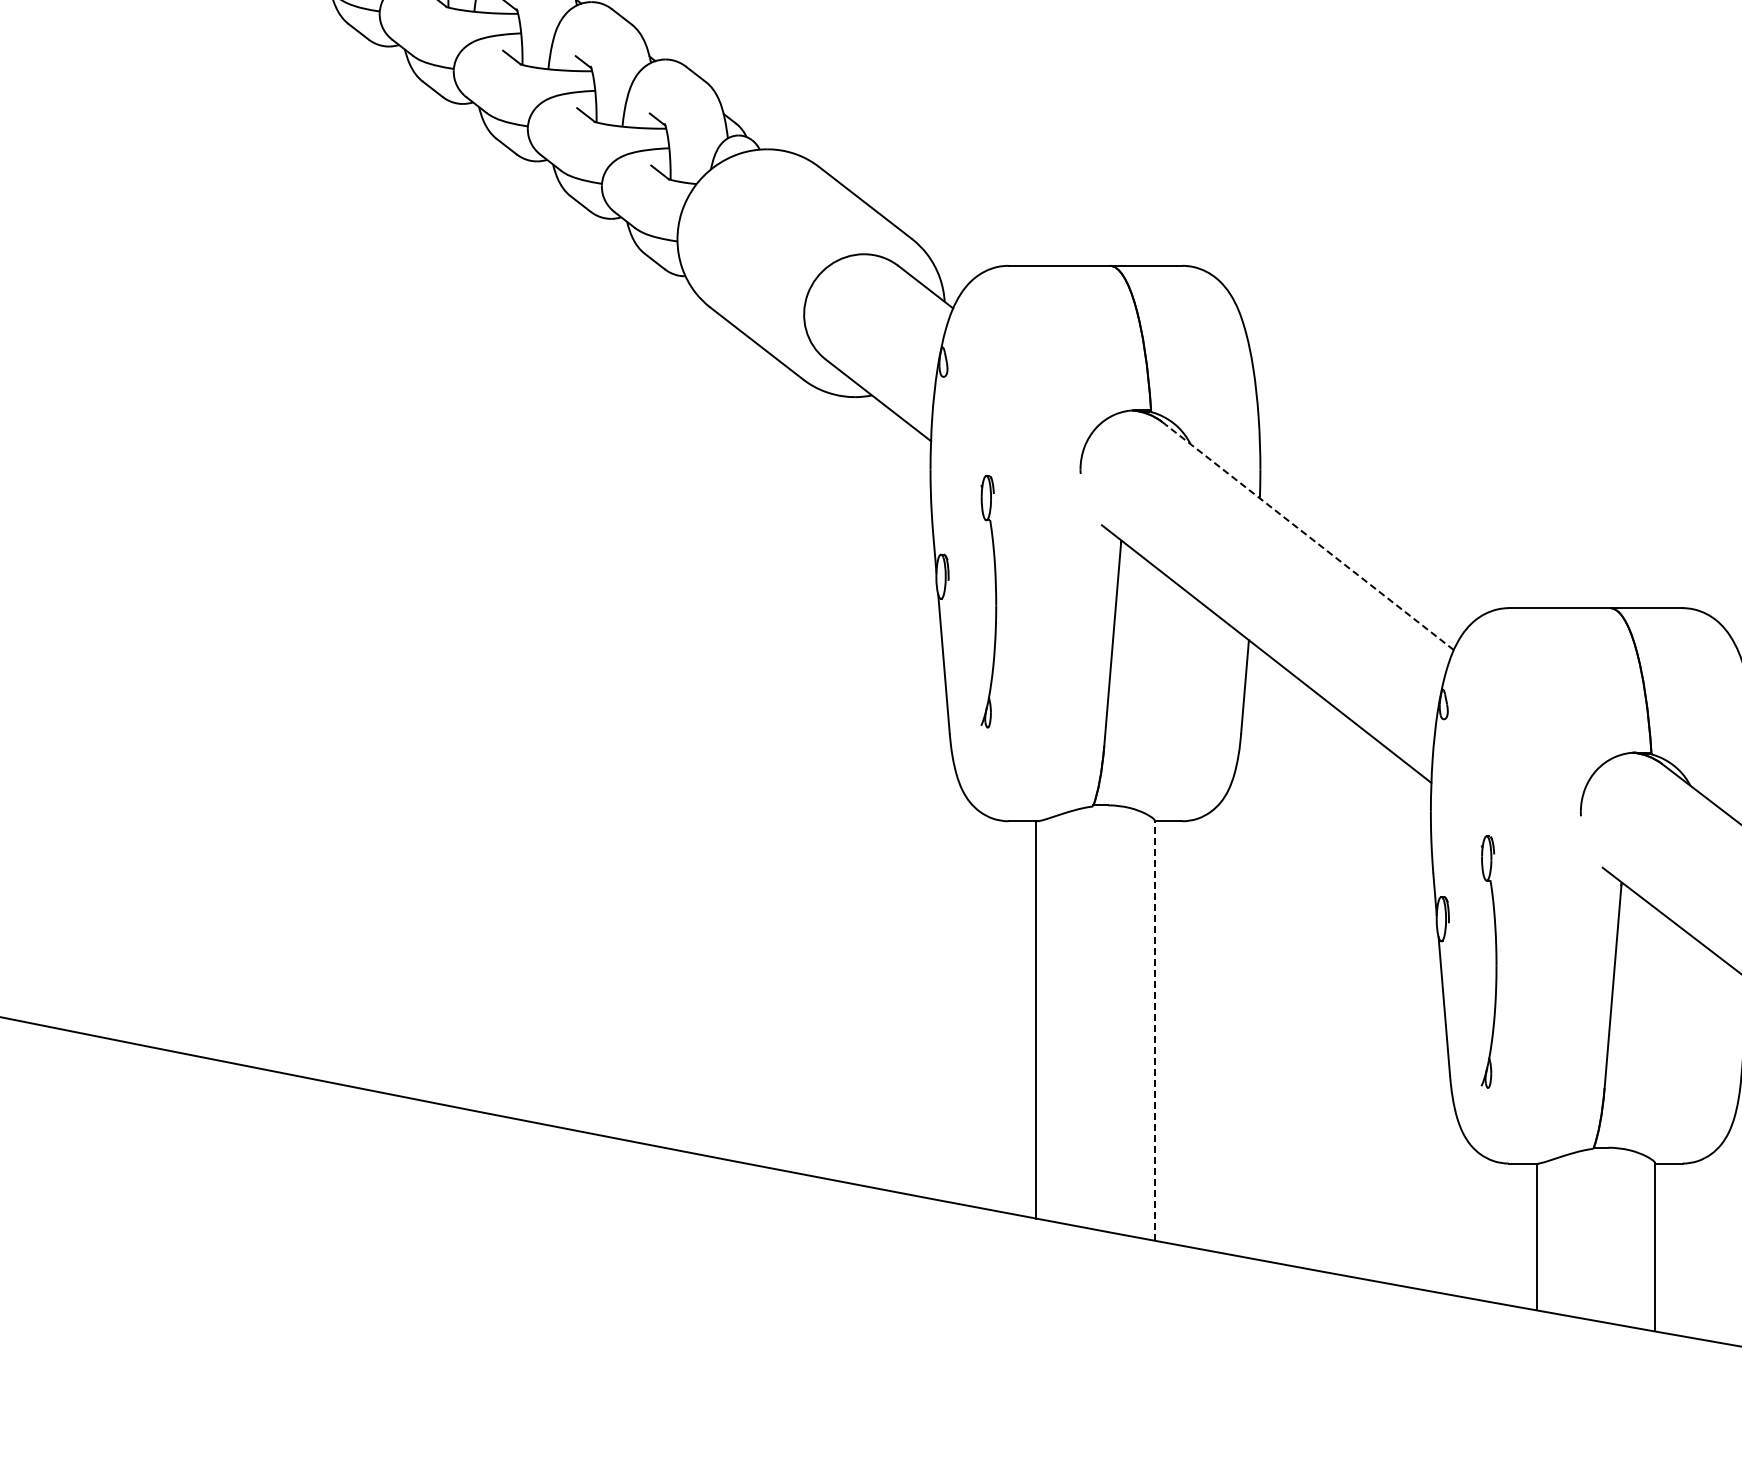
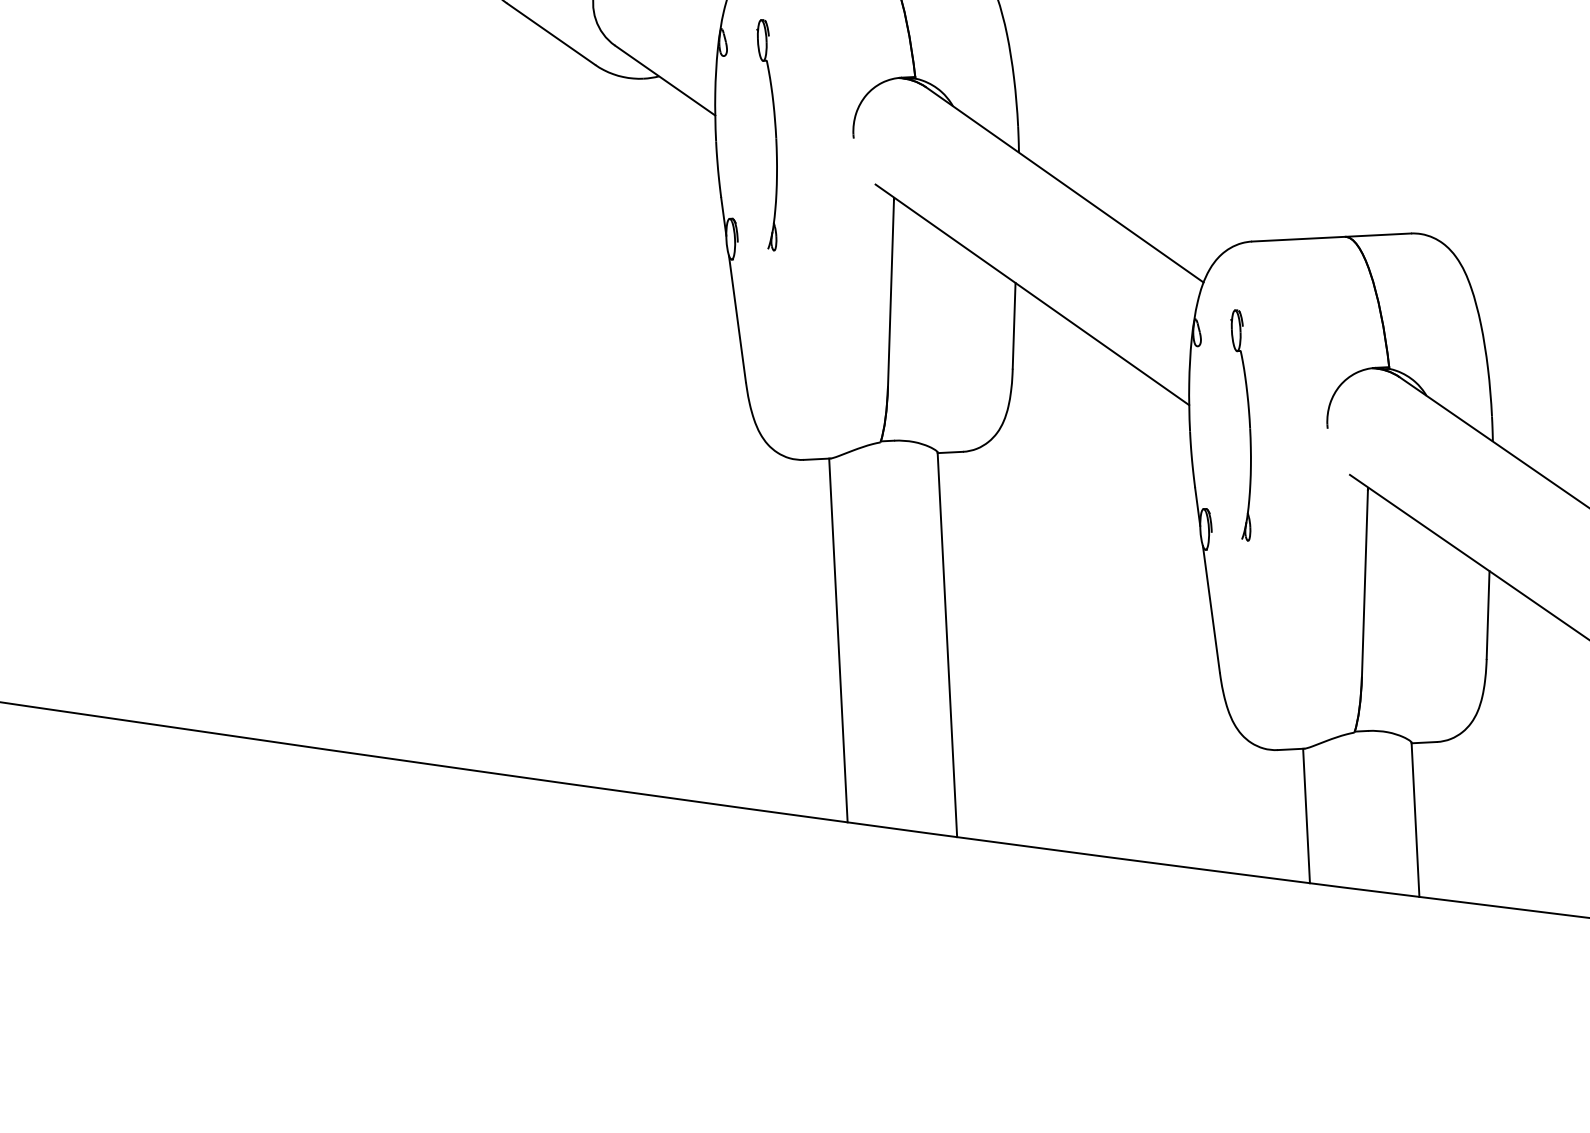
line: (1308, 536) -> (1065, 185), dashed -> solid
part: (995, 601) -> (775, 134), moved
part: (1495, 961) -> (1249, 424), moved
line: (1154, 1030) -> (947, 644), dashed -> solid

